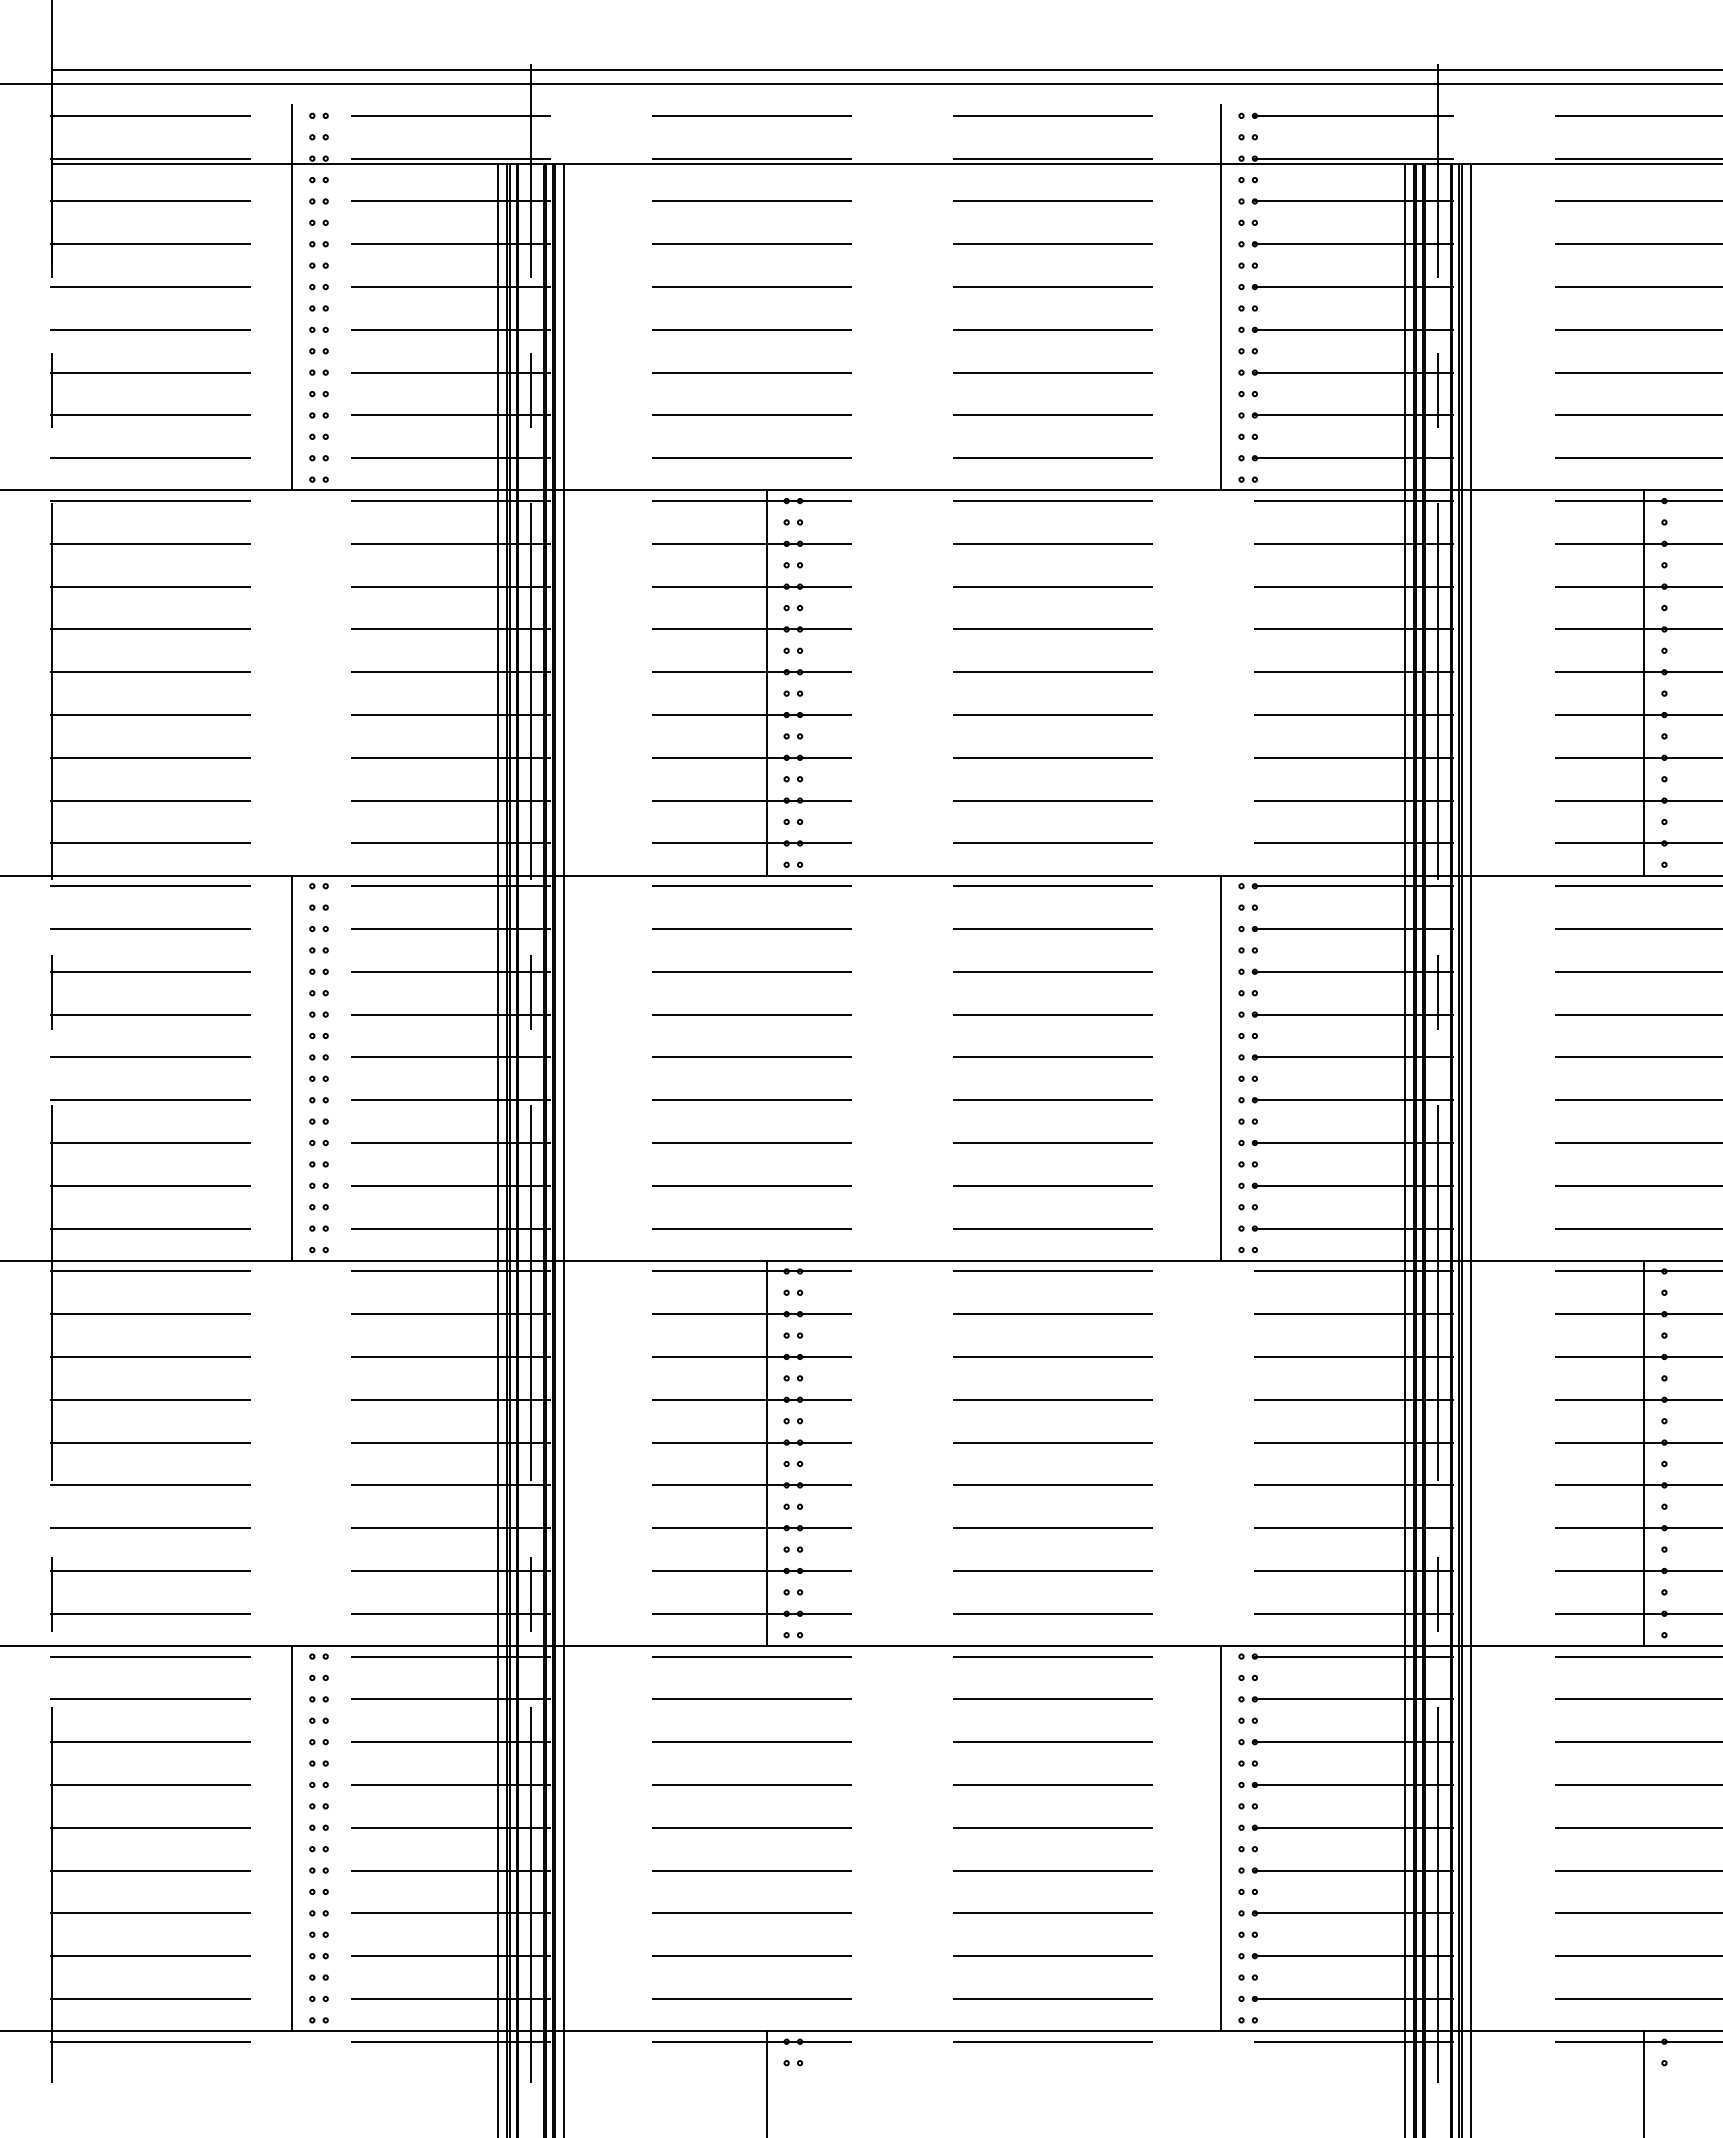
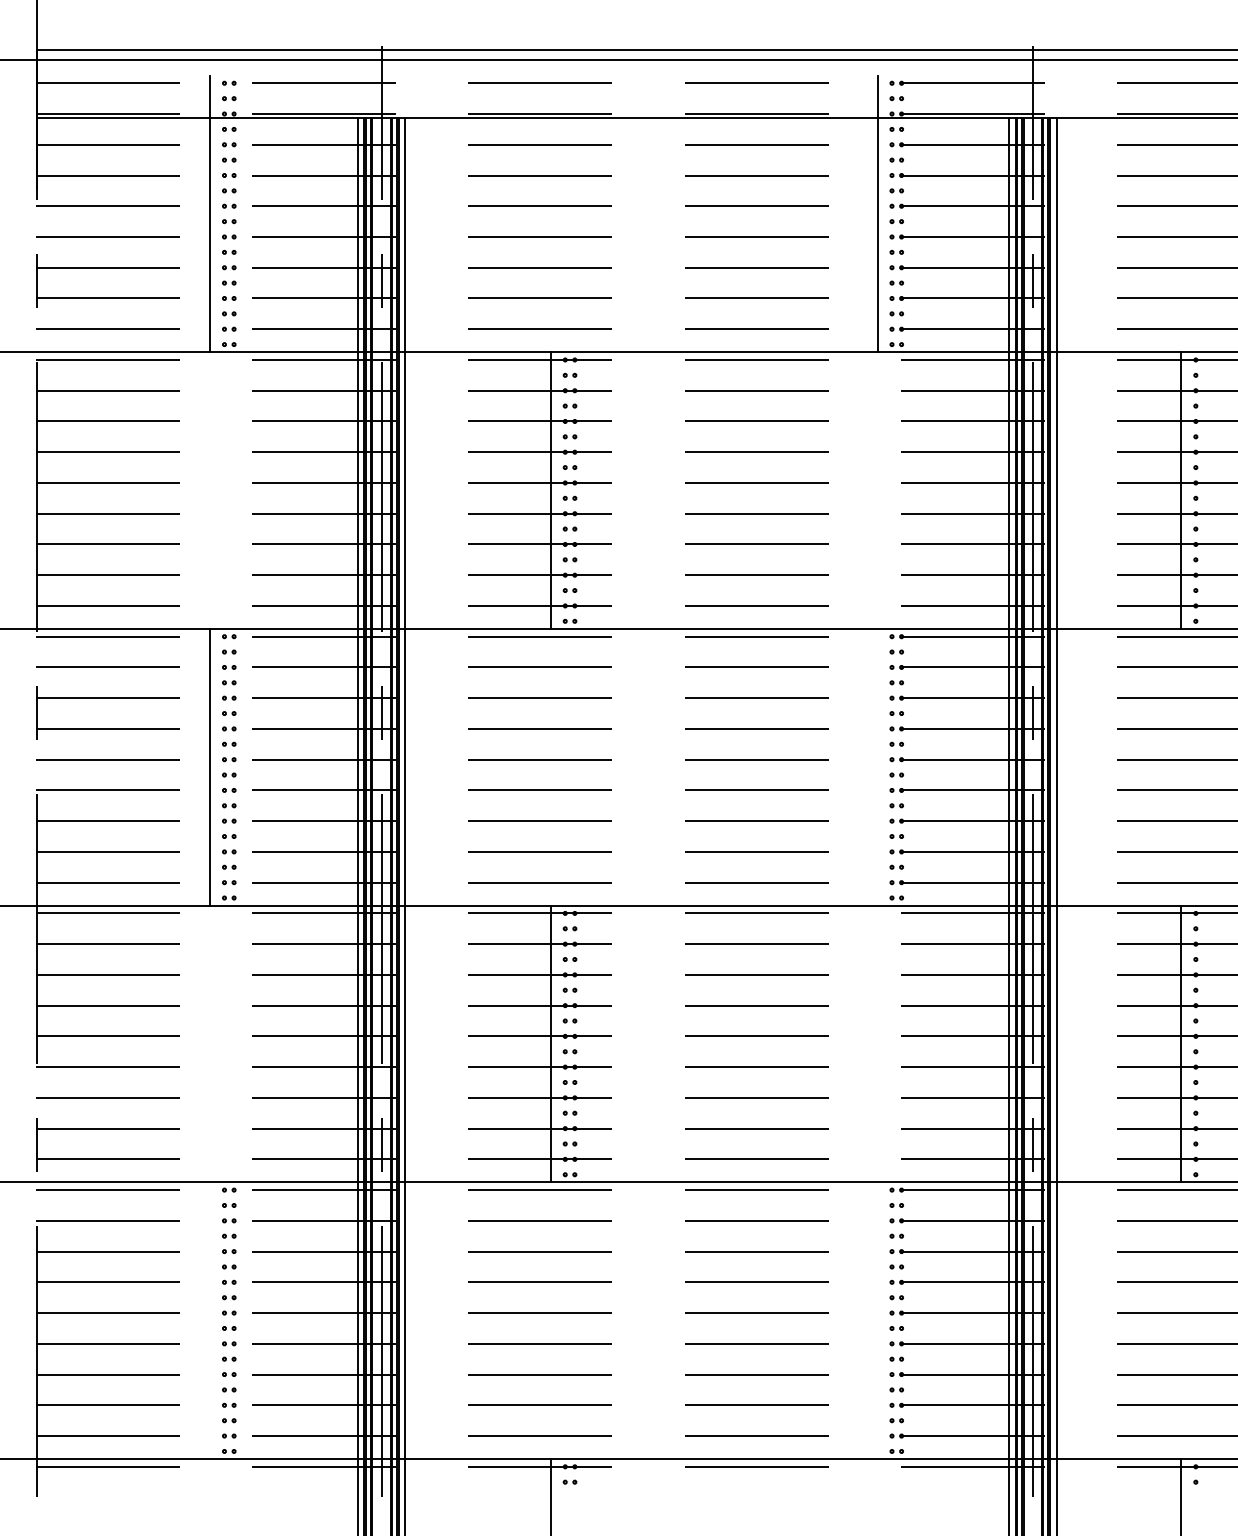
line: (1221, 1067) -> (877, 766), removed
line: (292, 1838) -> (210, 1320), removed
line: (1221, 1838) -> (877, 1320), removed

